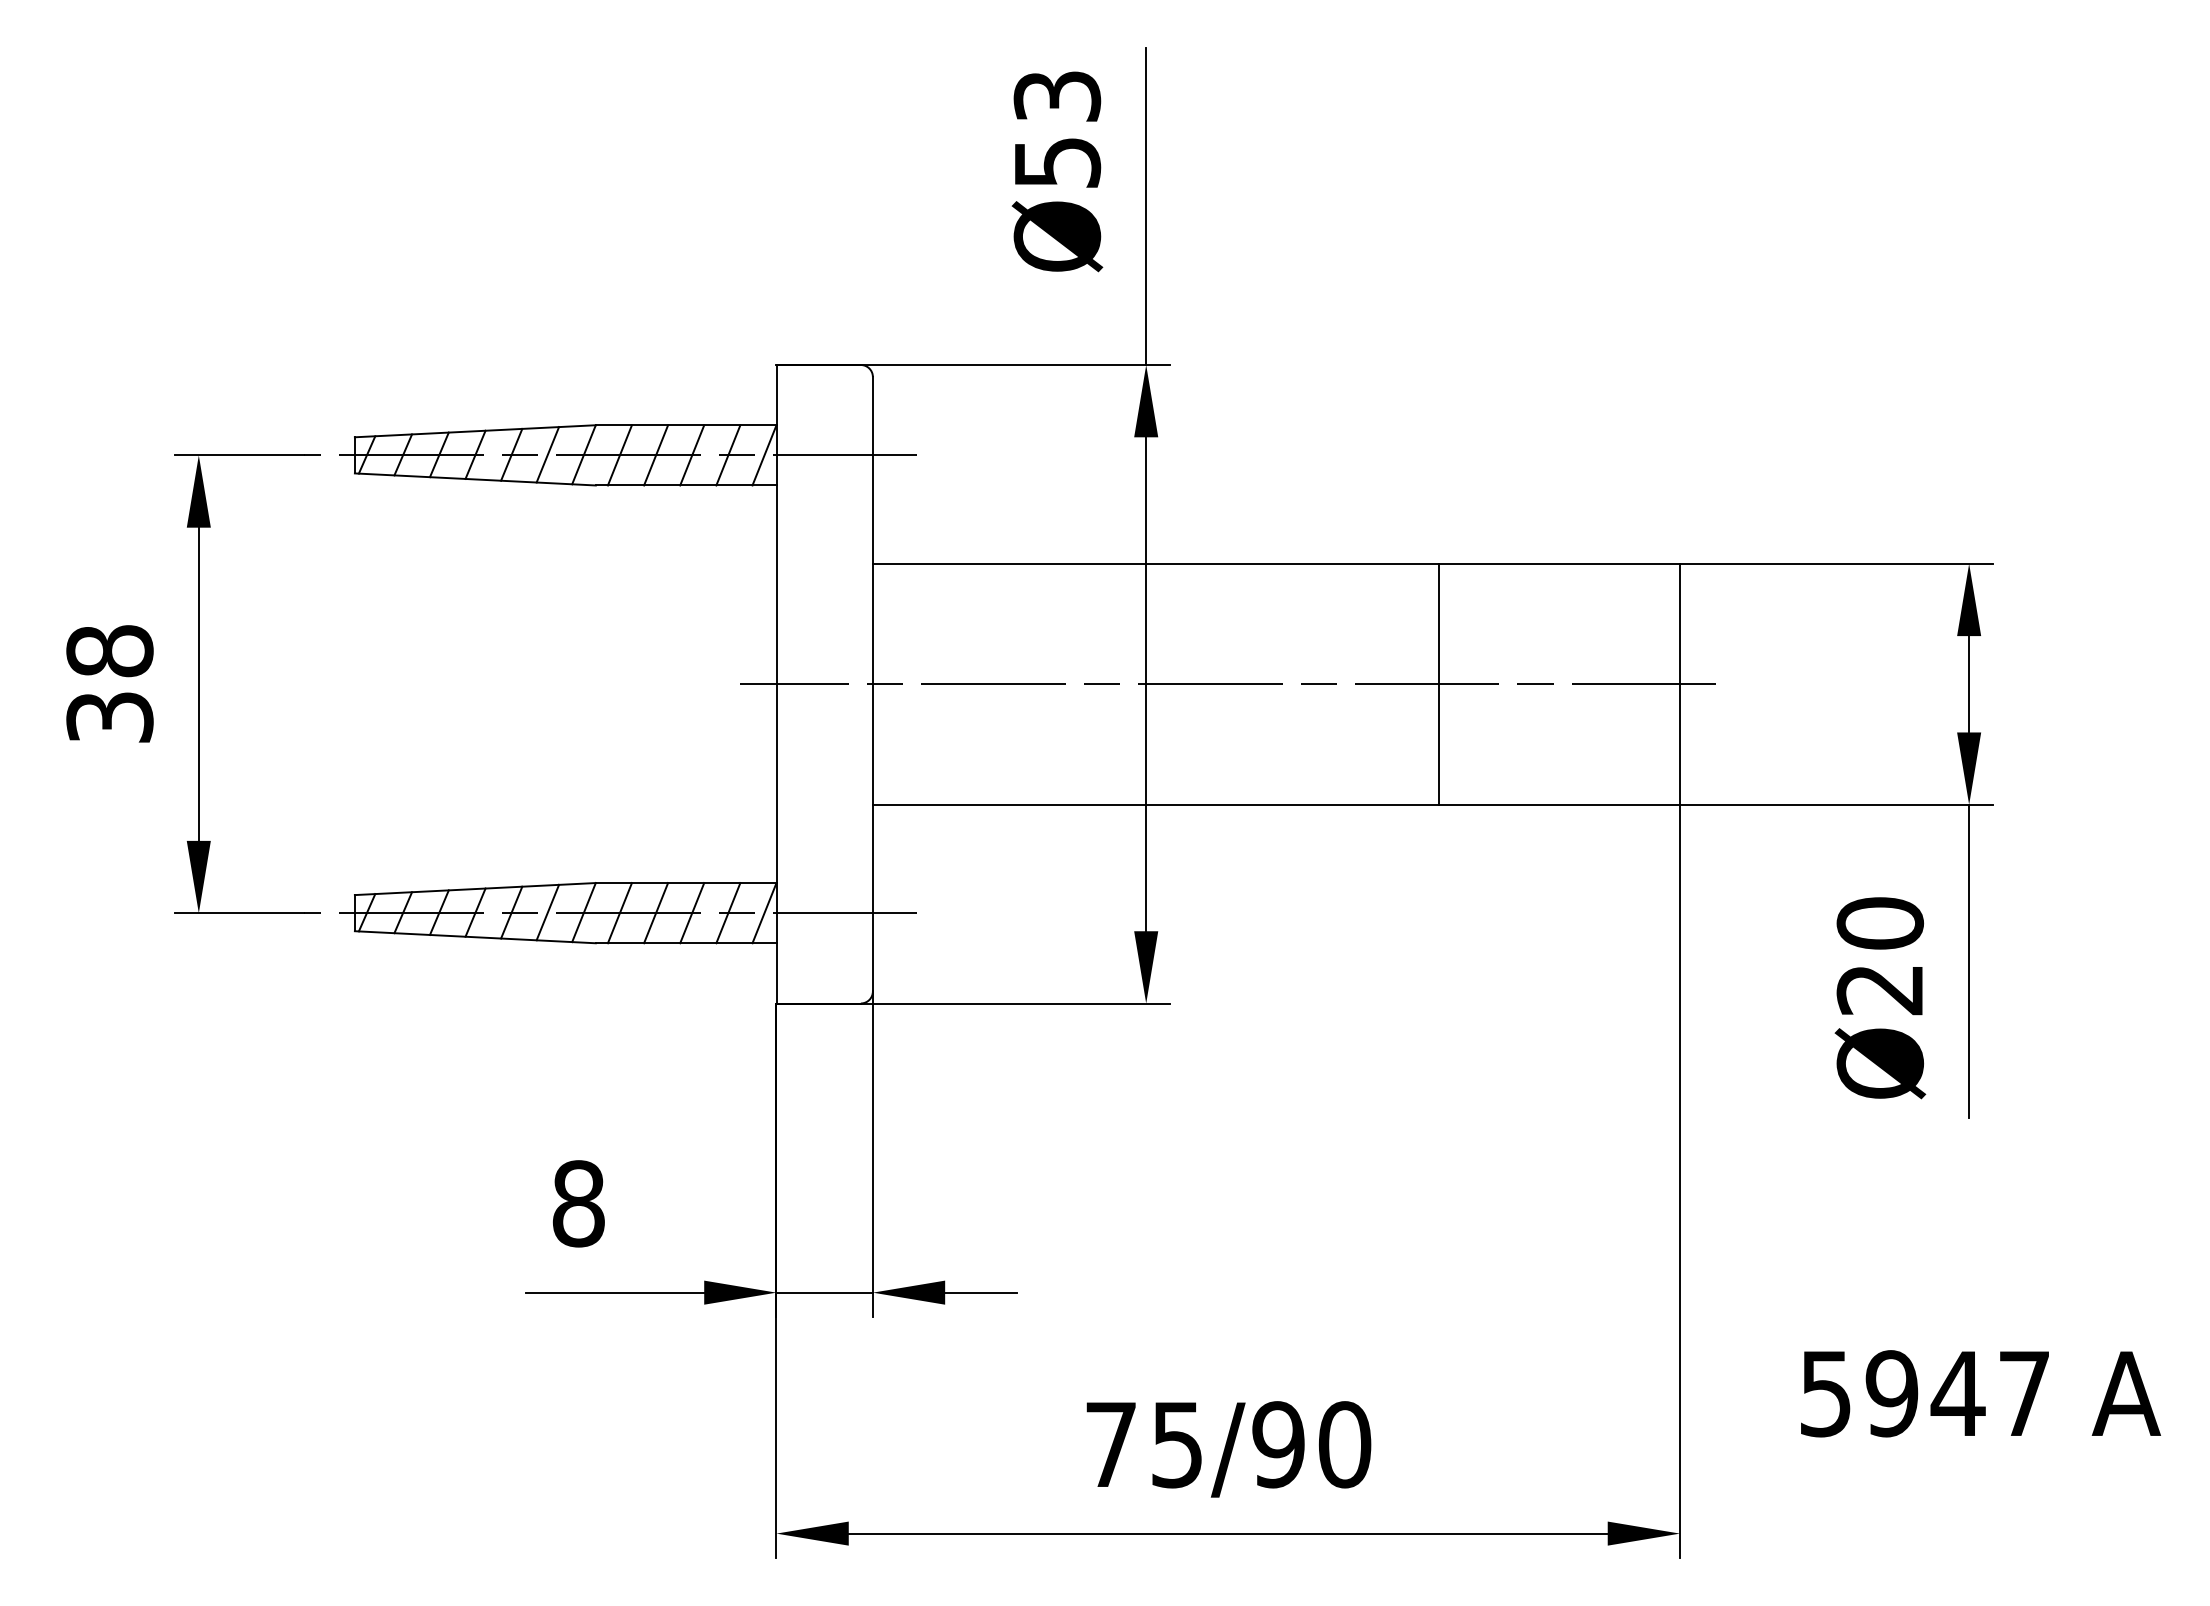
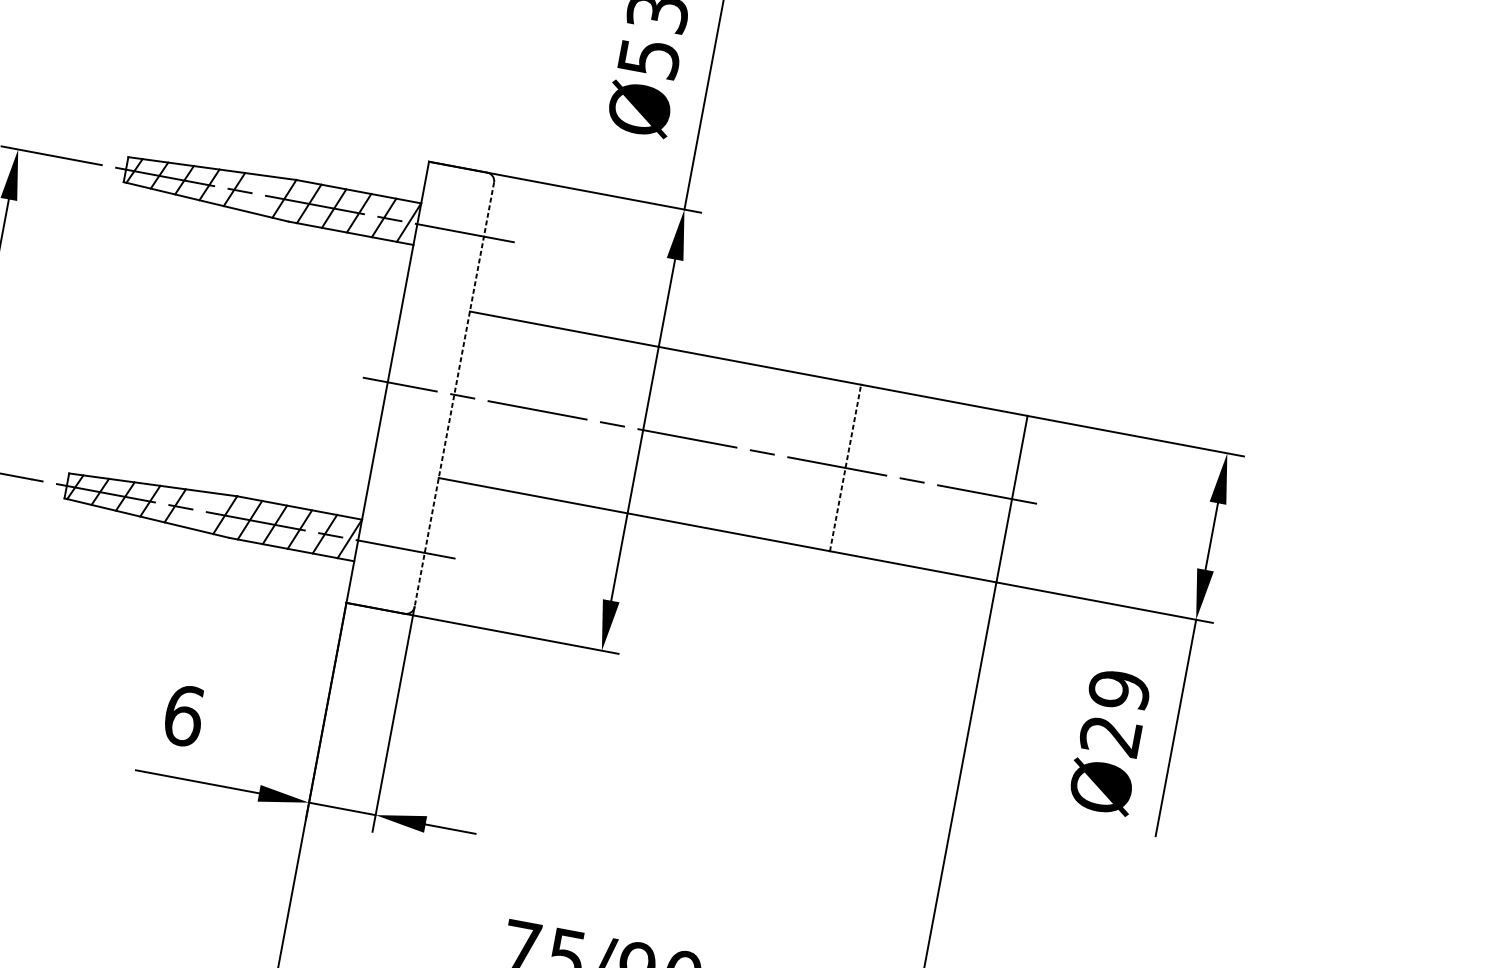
line: (547, 454) -> (259, 193), removed
line: (1439, 683) -> (845, 467), solid -> dashed
line: (872, 684) -> (454, 394), solid -> dashed
line: (547, 912) -> (200, 510), removed
text: (1880, 923) -> (1119, 690), Ø20 -> Ø29
text: (578, 1203) -> (183, 715), 8 -> 6

